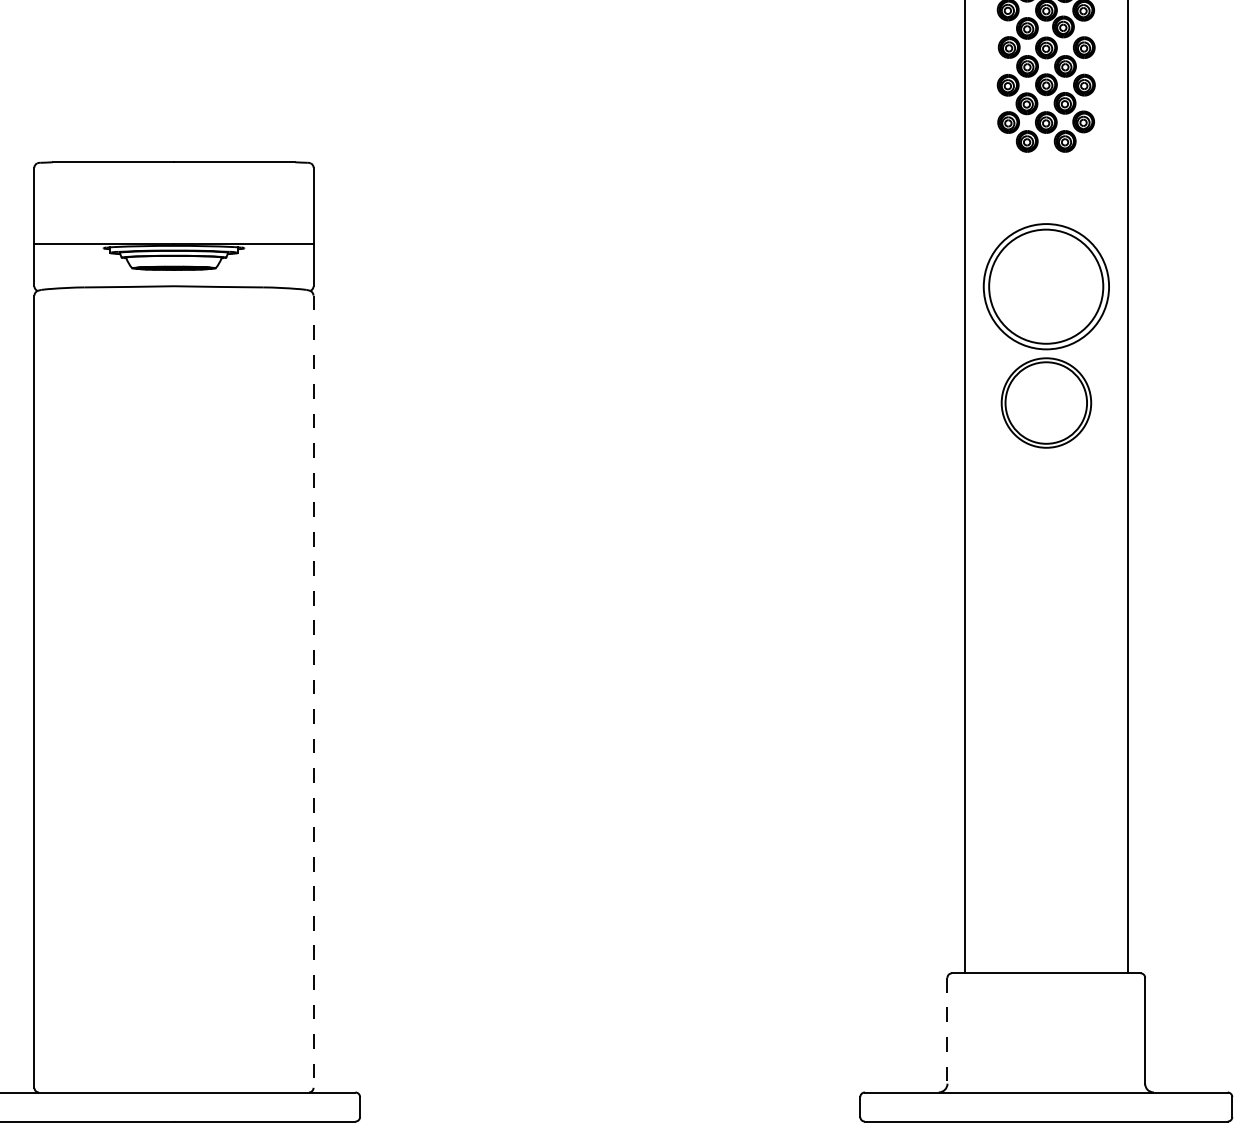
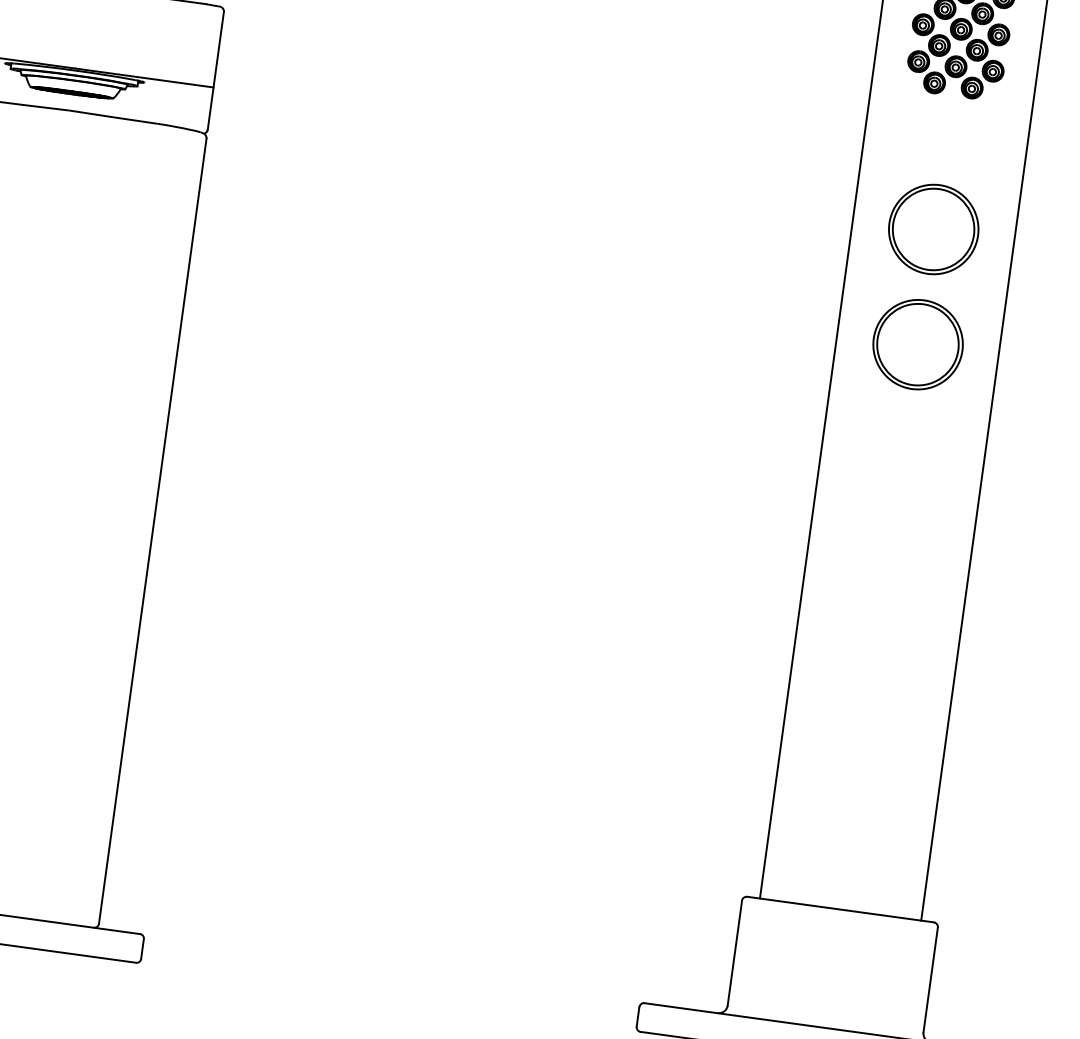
part: (1045, 286) -> (932, 229), size x0.71
line: (313, 692) -> (152, 532), dashed -> solid
line: (947, 1030) -> (734, 952), dashed -> solid

